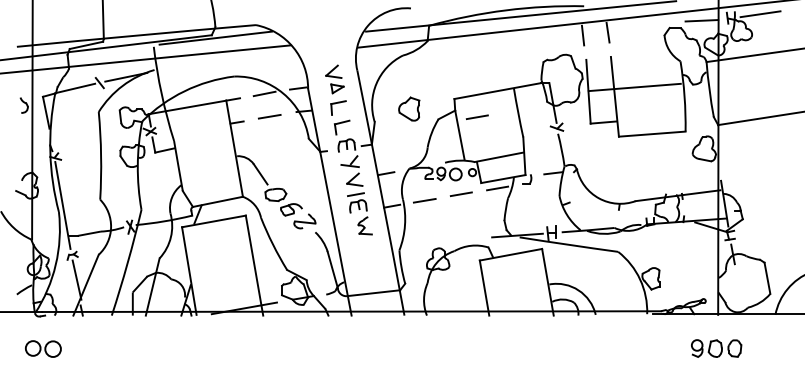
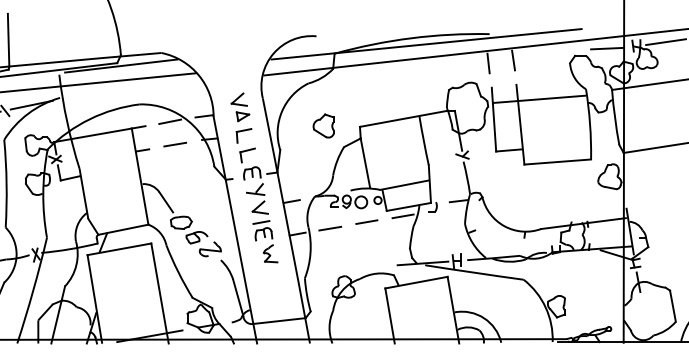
line: (634, 87) -> (539, 99), moved
part: (409, 108) -> (324, 125), moved
line: (476, 116) -> (382, 144), removed

